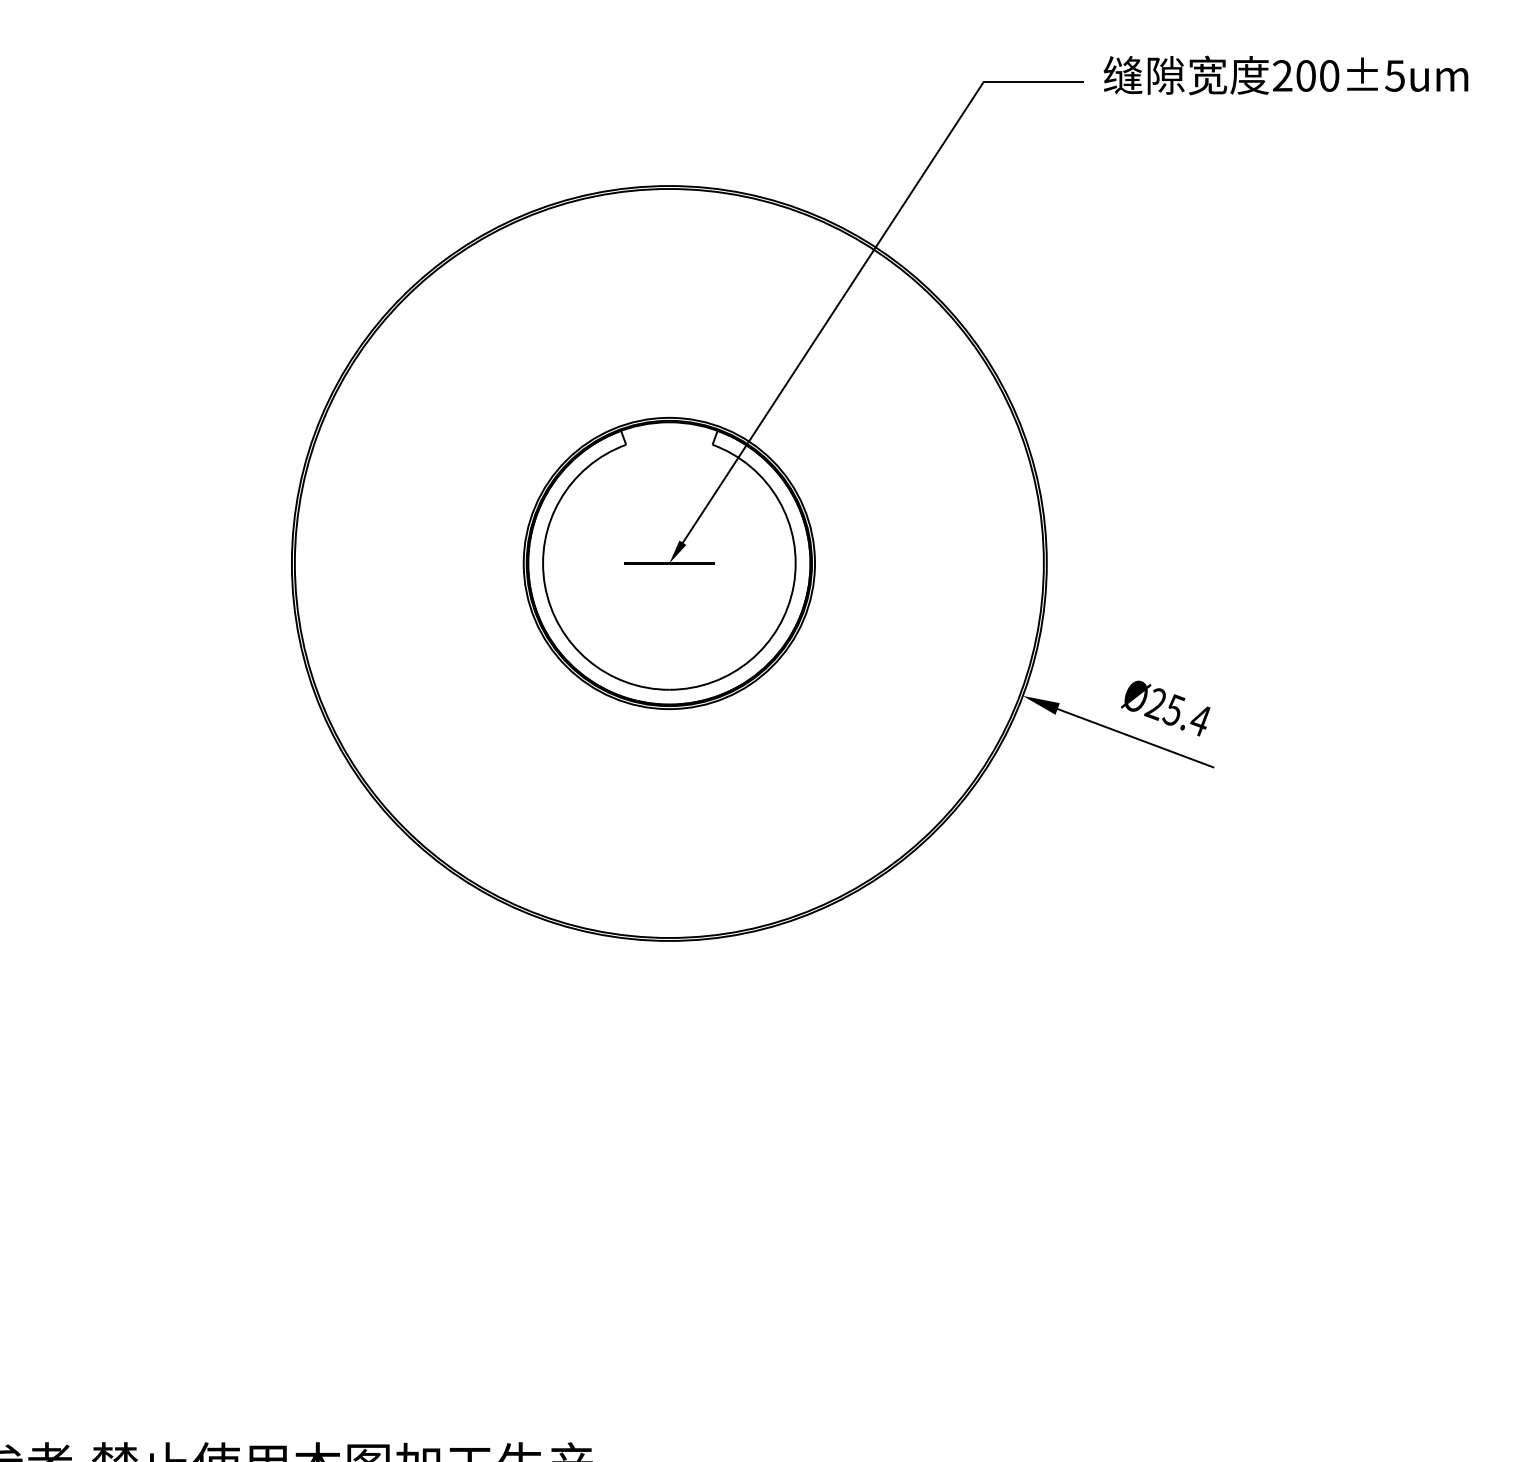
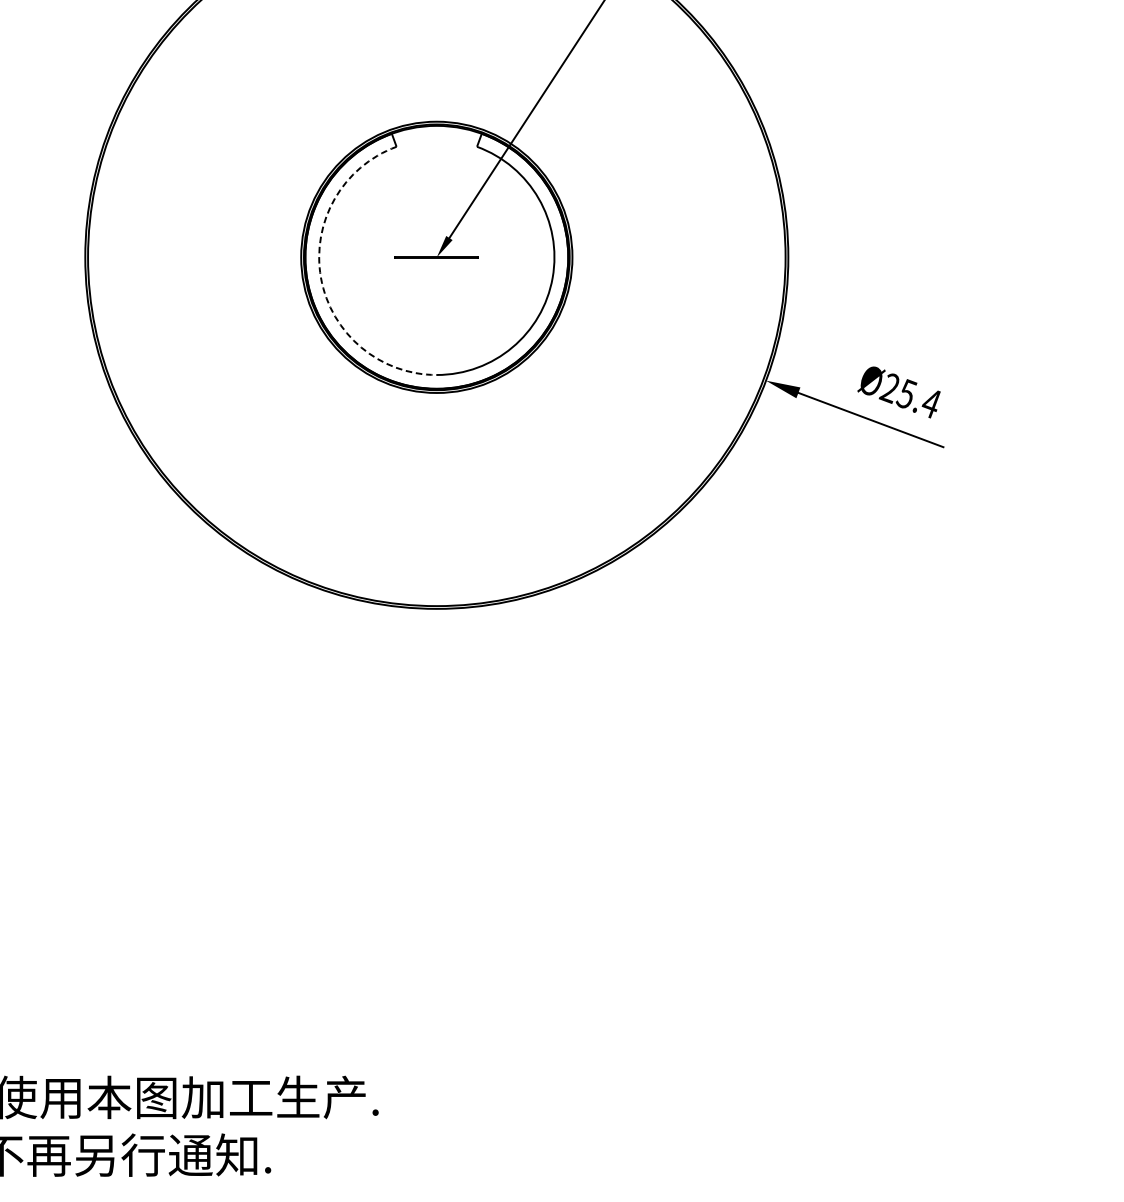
arc: (544, 585) -> (320, 277), solid -> dashed

